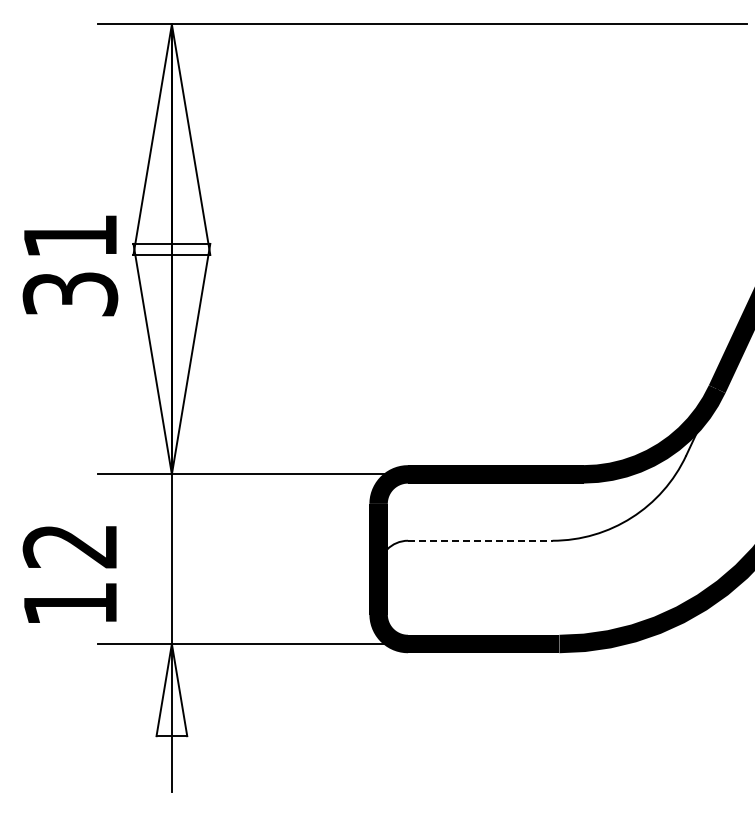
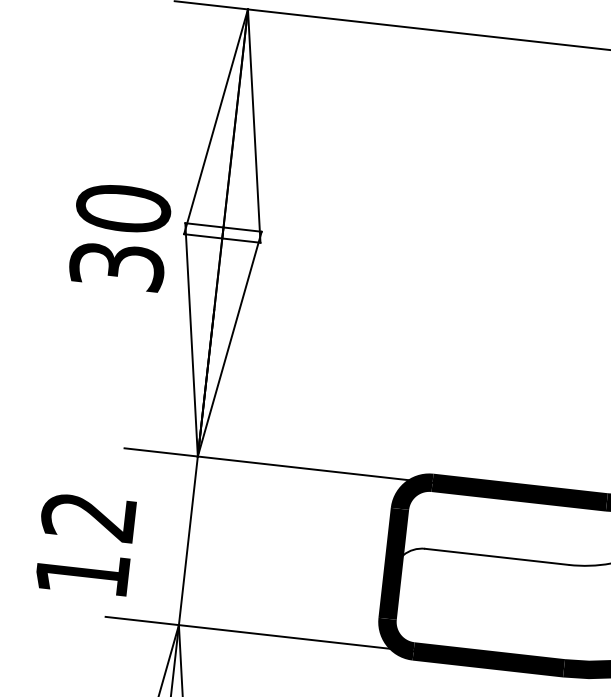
text: (70, 236) -> (123, 208), 31 -> 30
line: (480, 540) -> (497, 556), dashed -> solid

